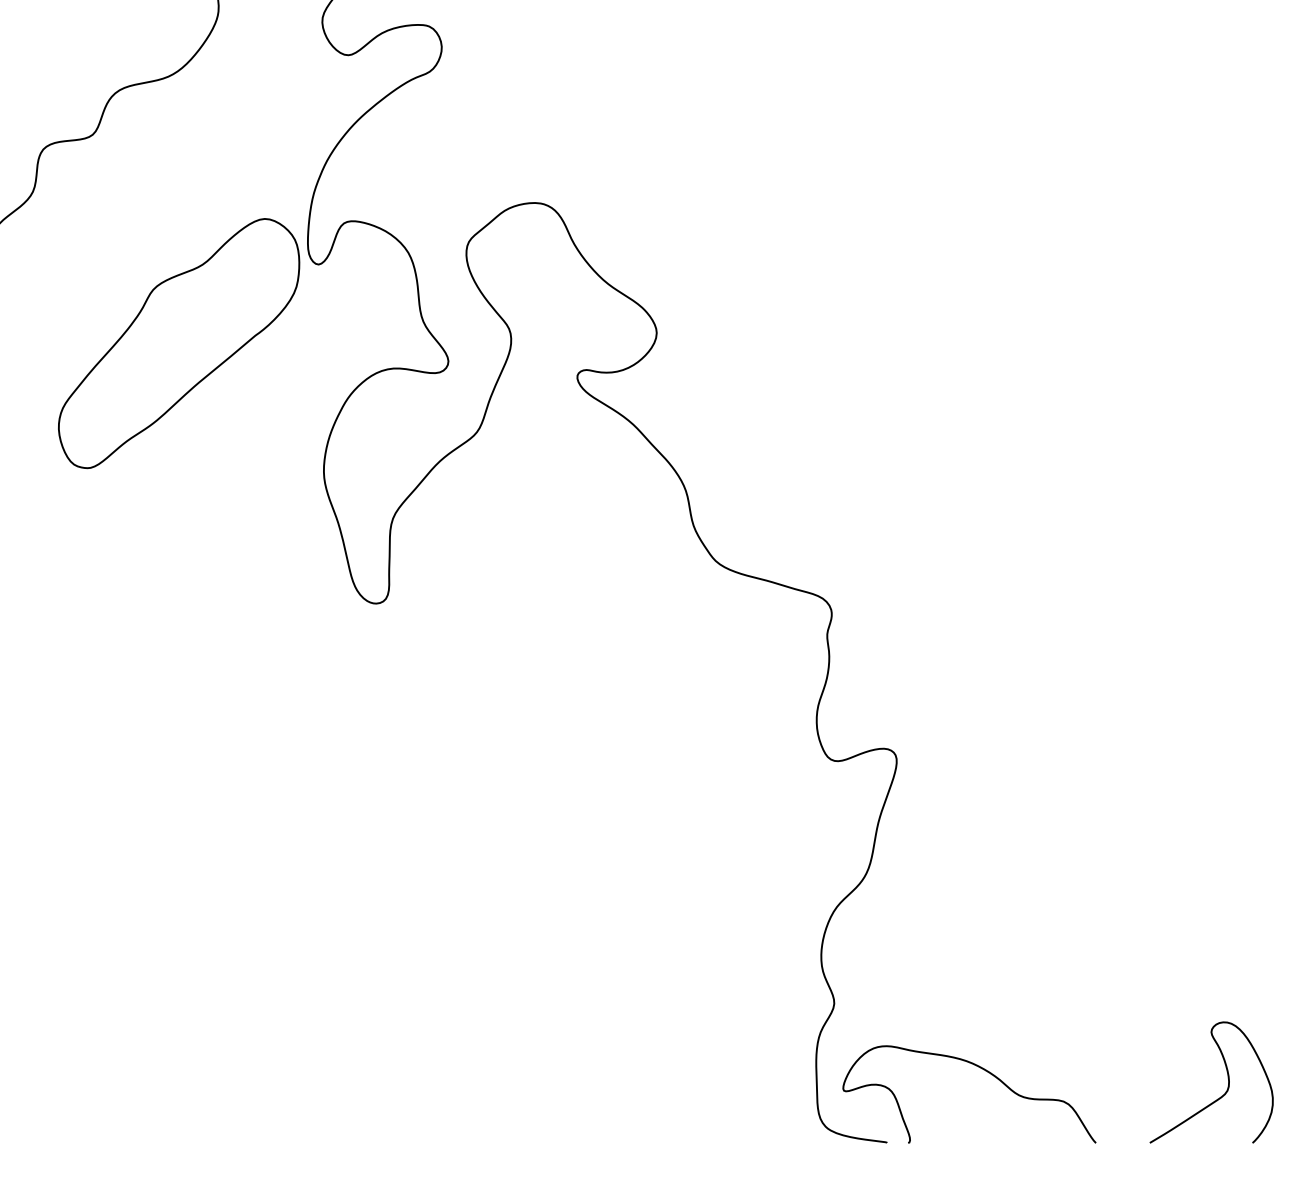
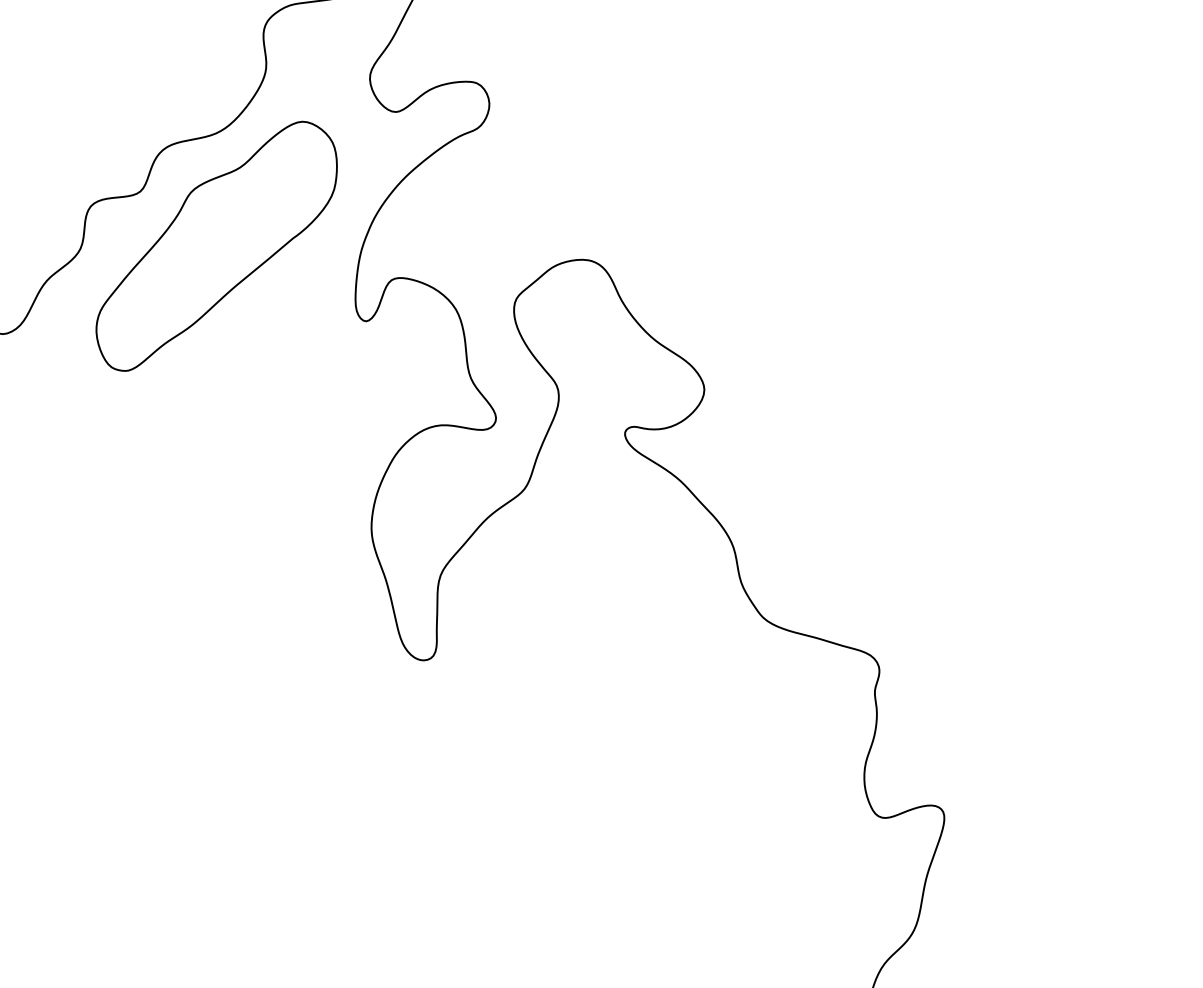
part: (179, 343) -> (217, 246), moved

